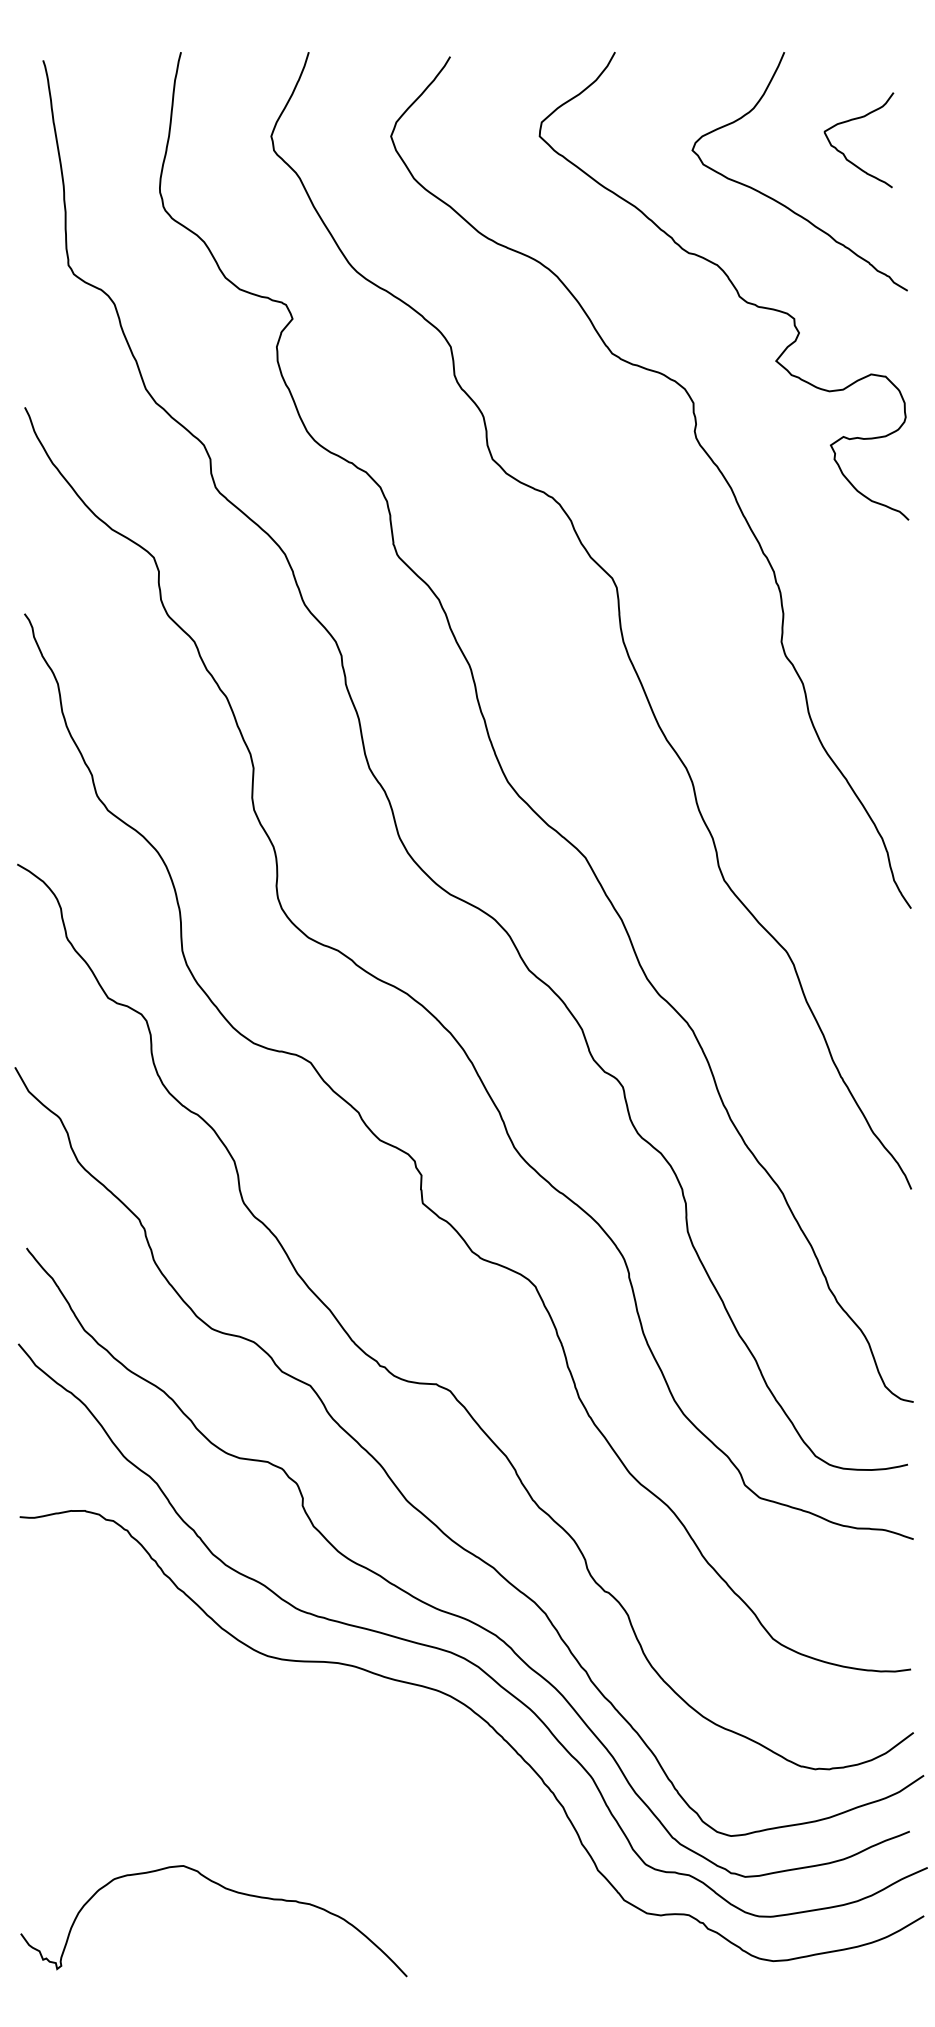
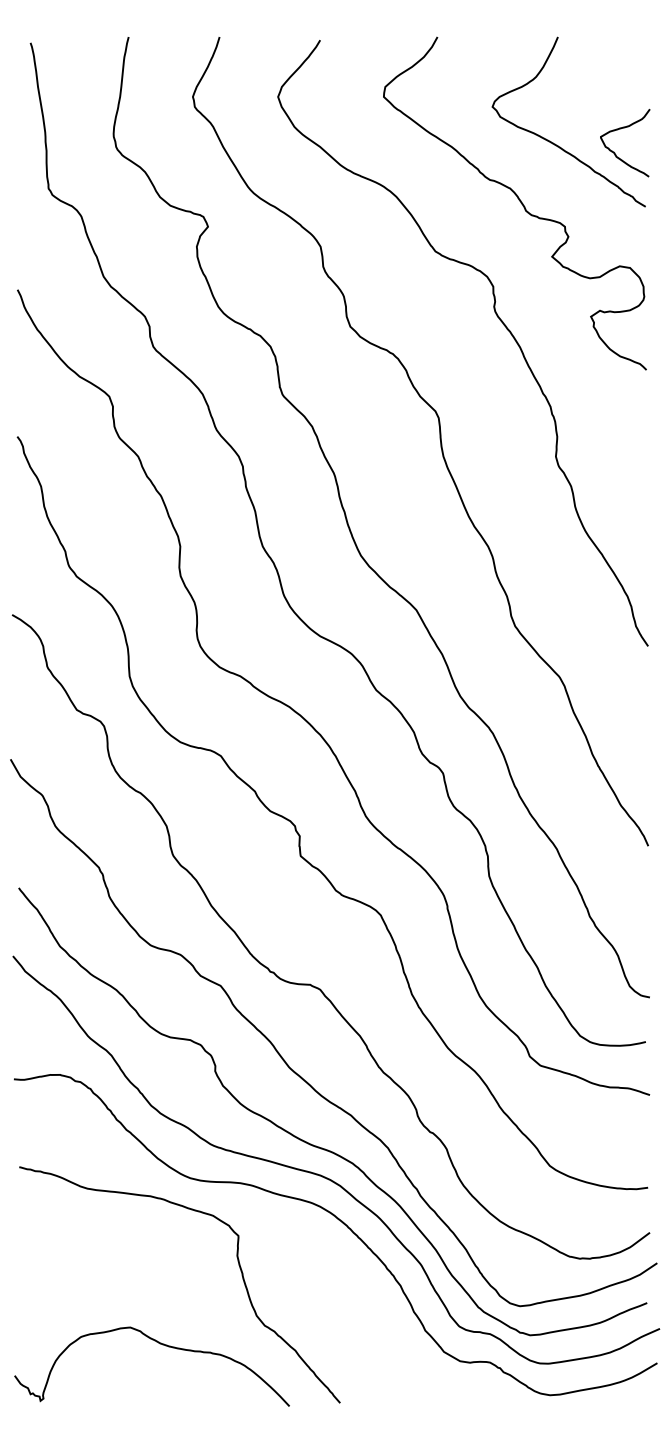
curve: (844, 153) -> (614, 152), moved
curve: (335, 1777) -> (238, 1264), added

